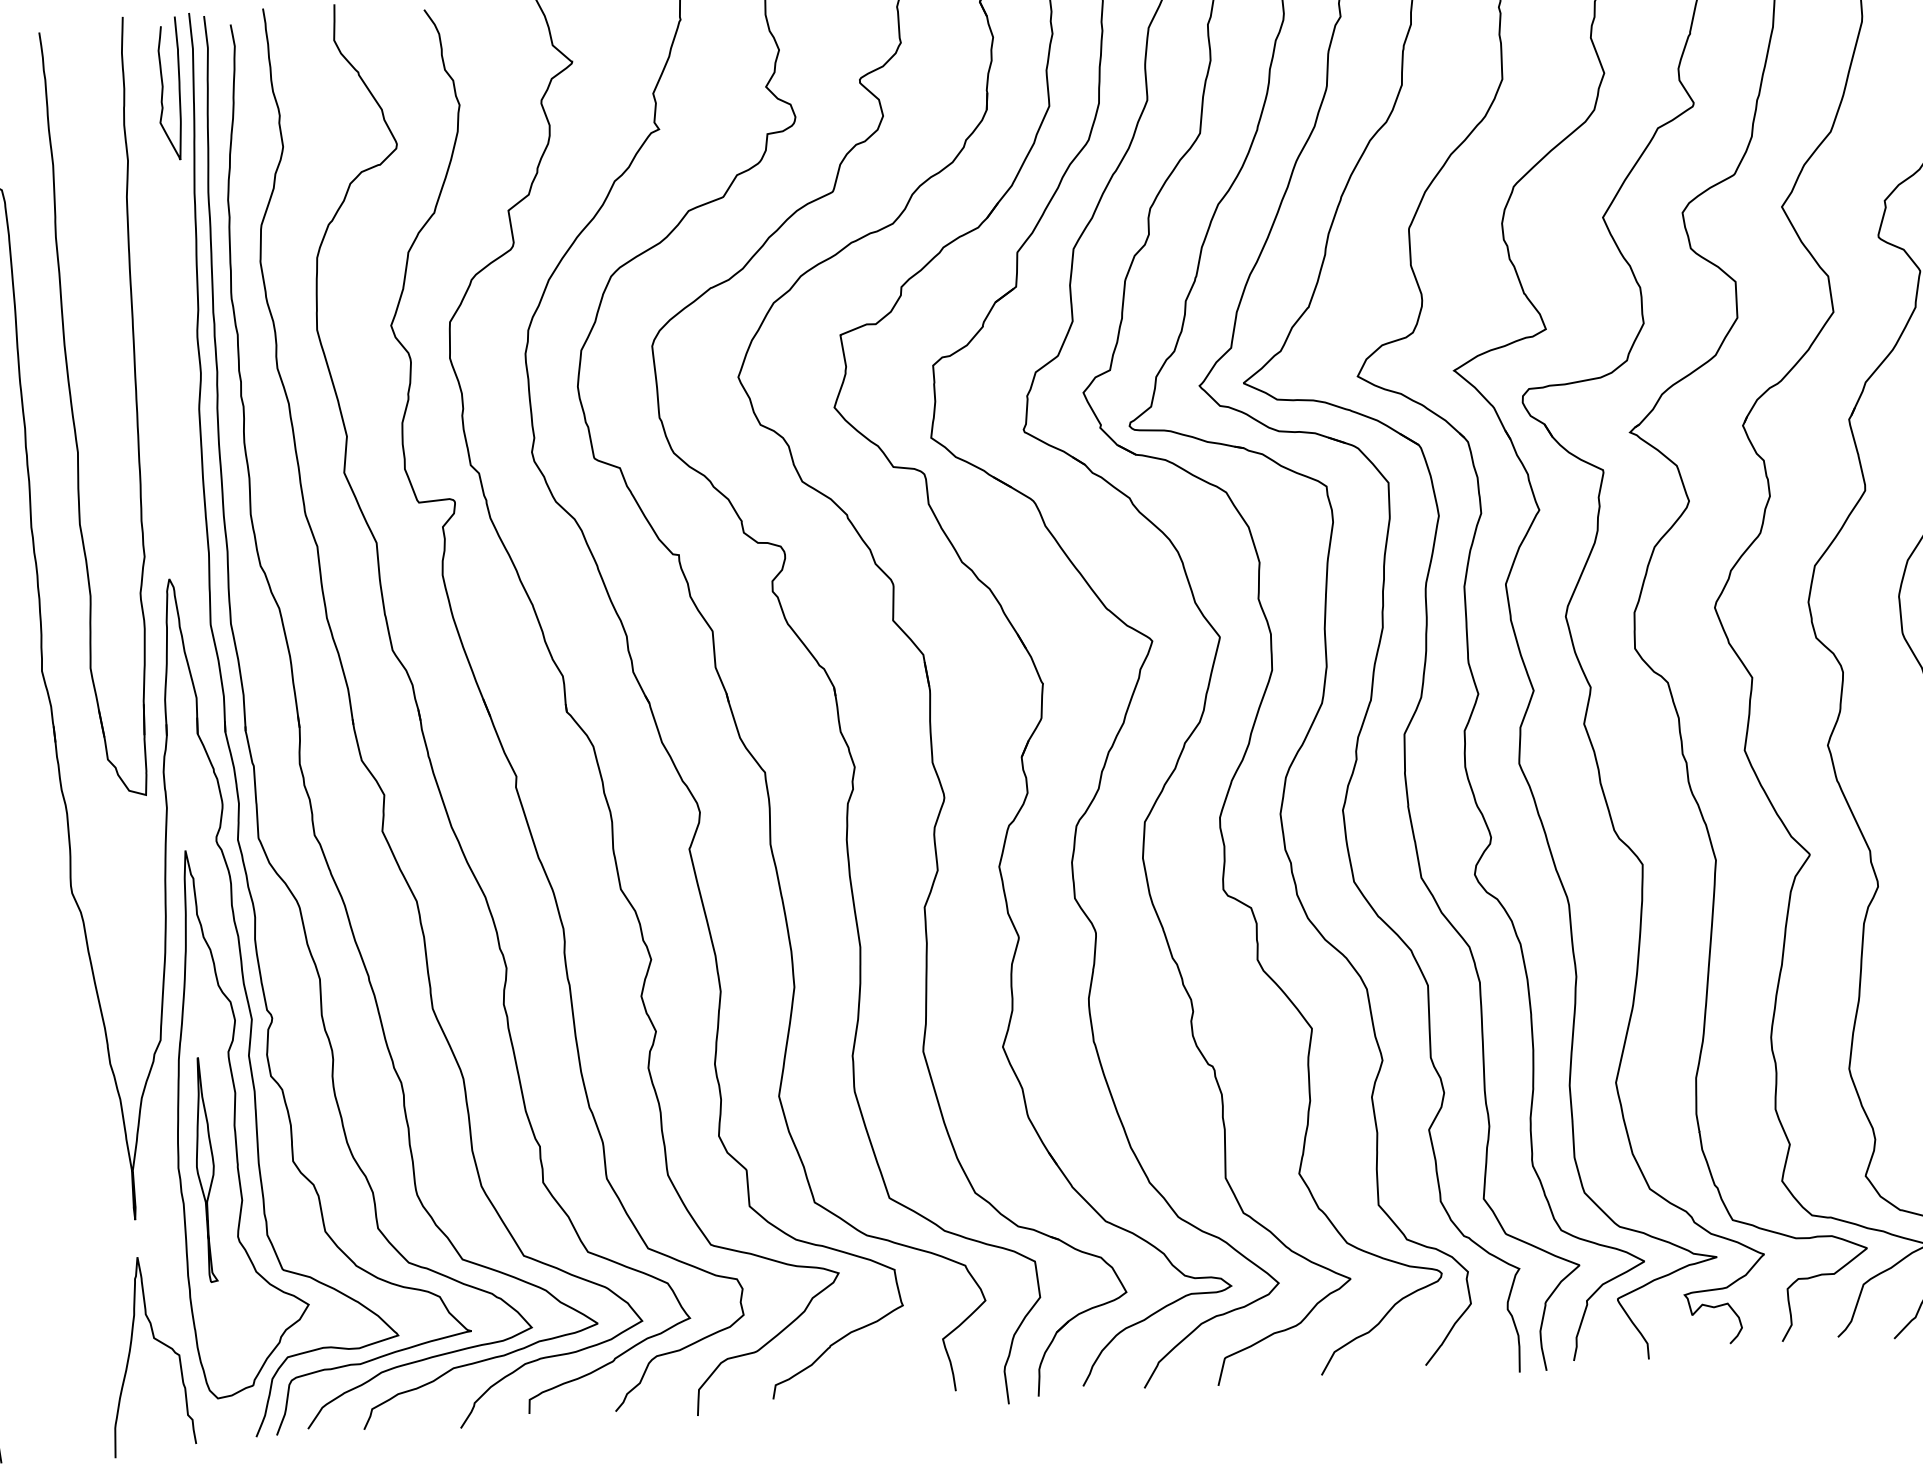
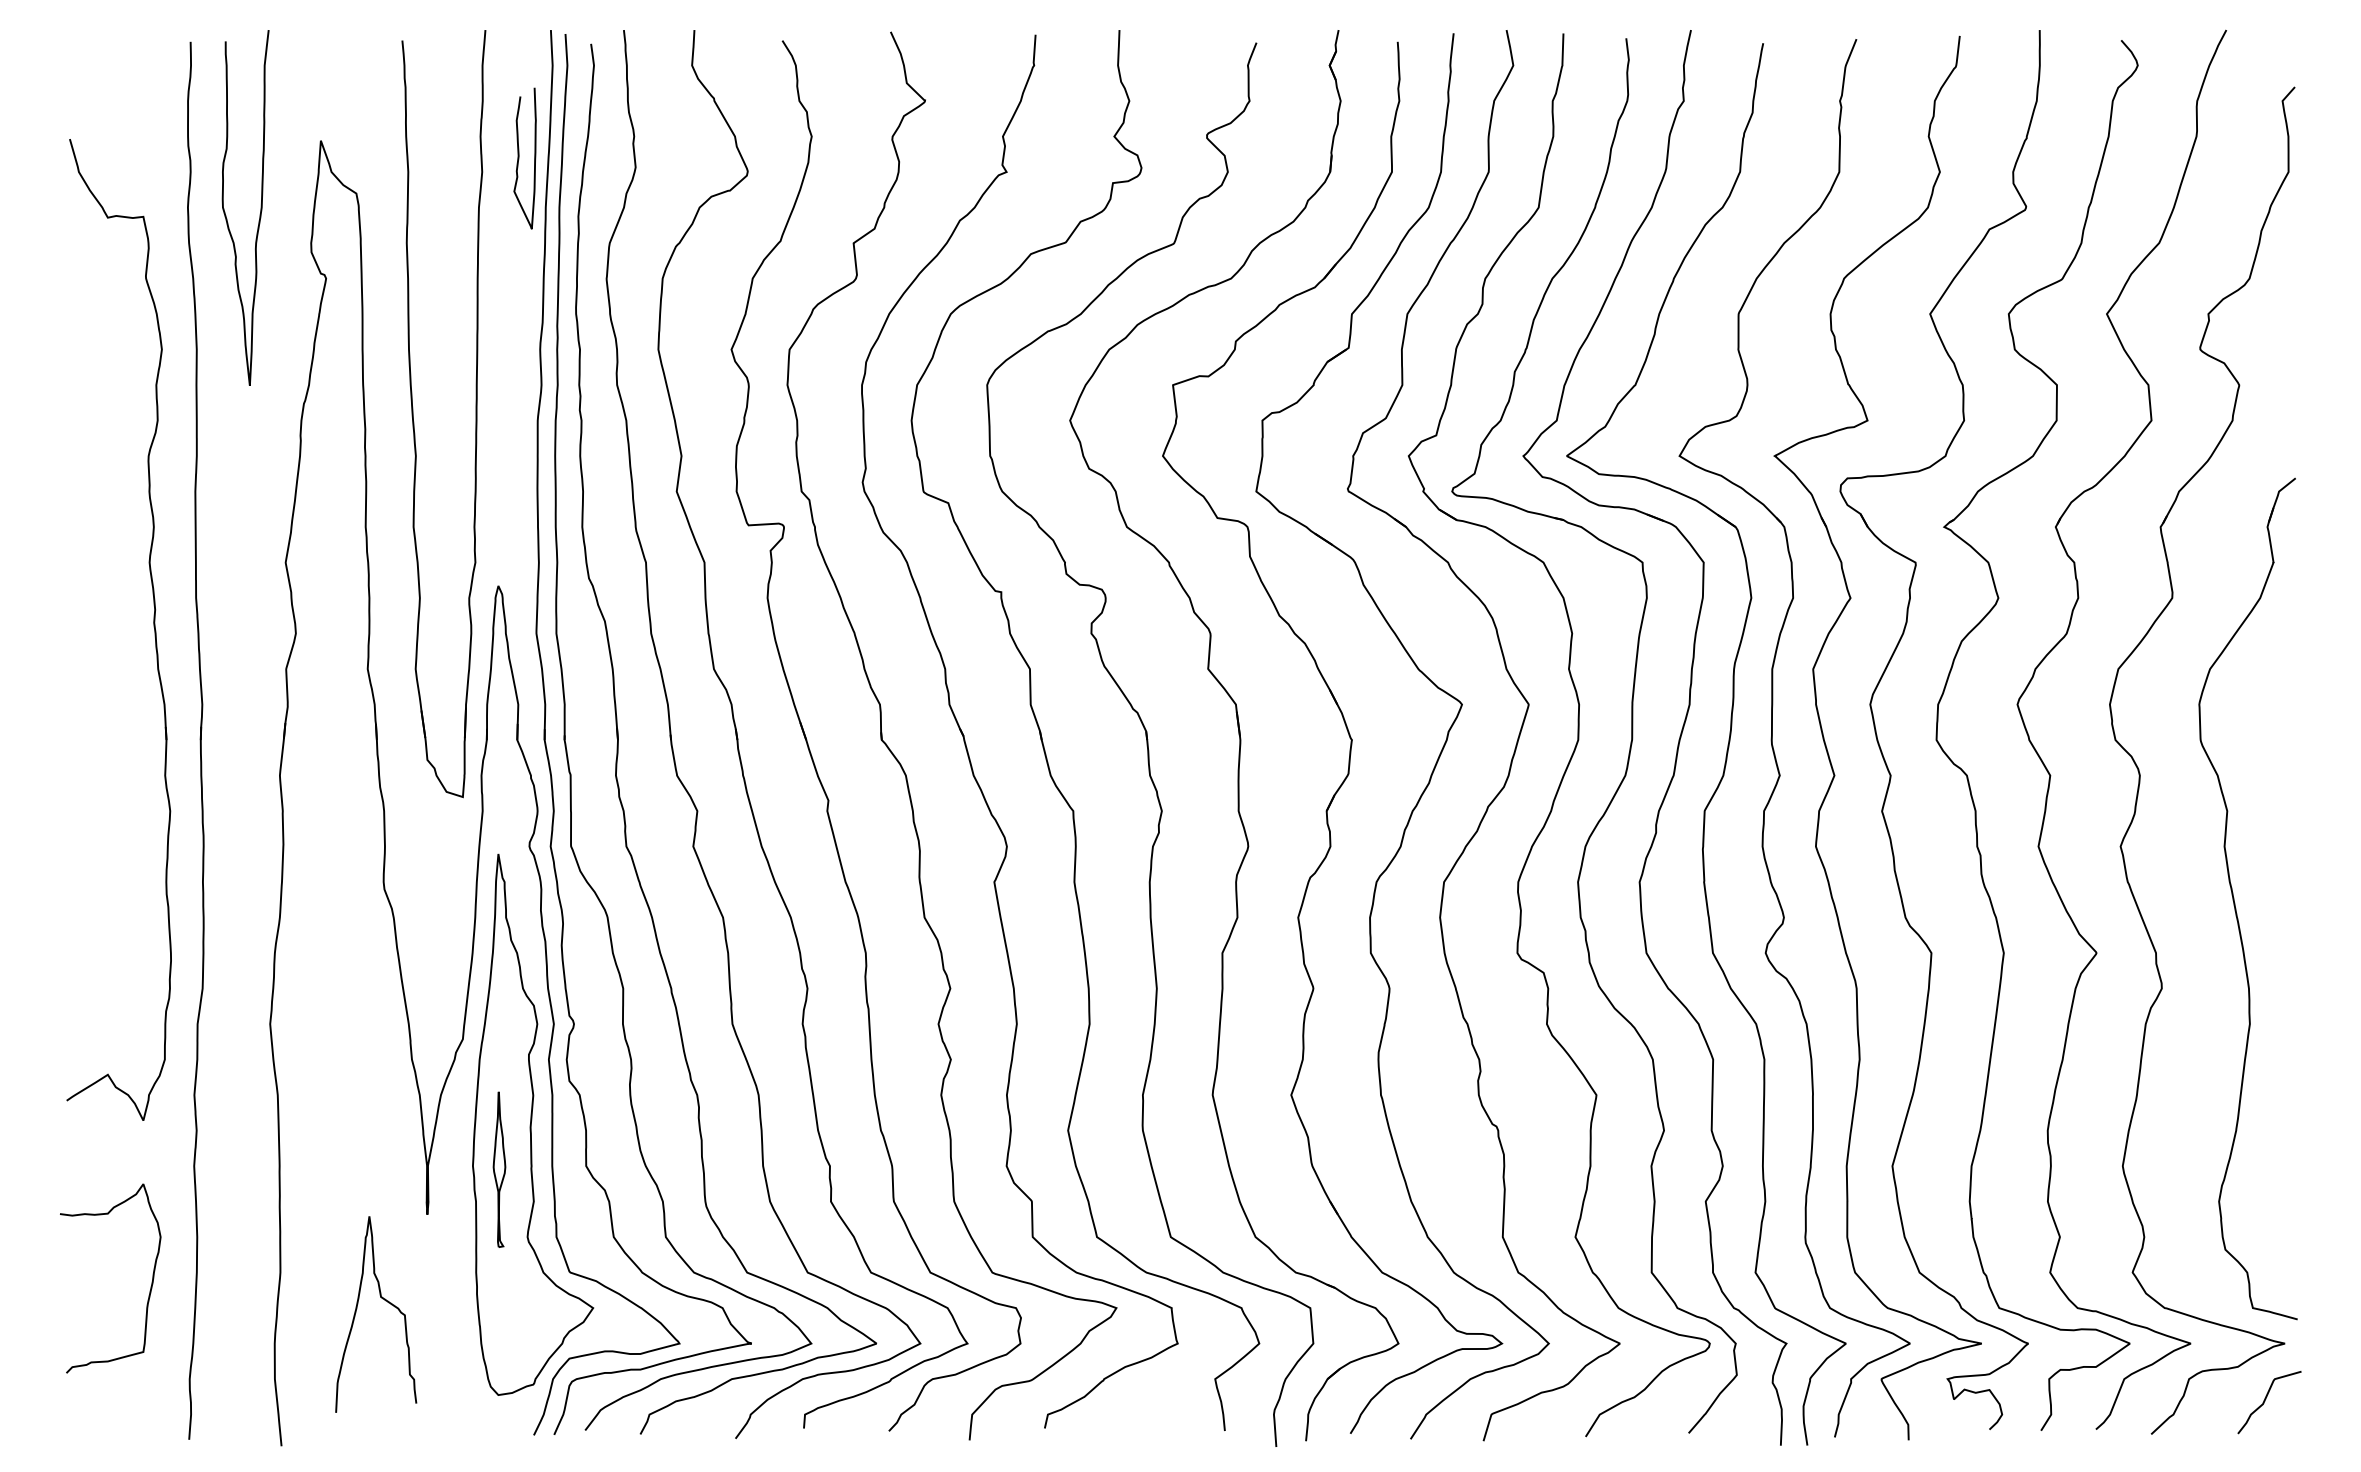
curve: (163, 89) -> (519, 158), moved
part: (205, 1169) -> (499, 1169), size x0.7
curve: (158, 1342) -> (385, 1301), moved

